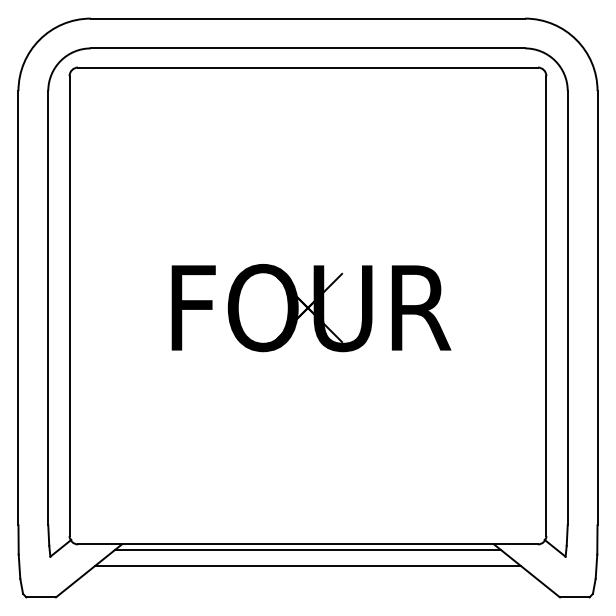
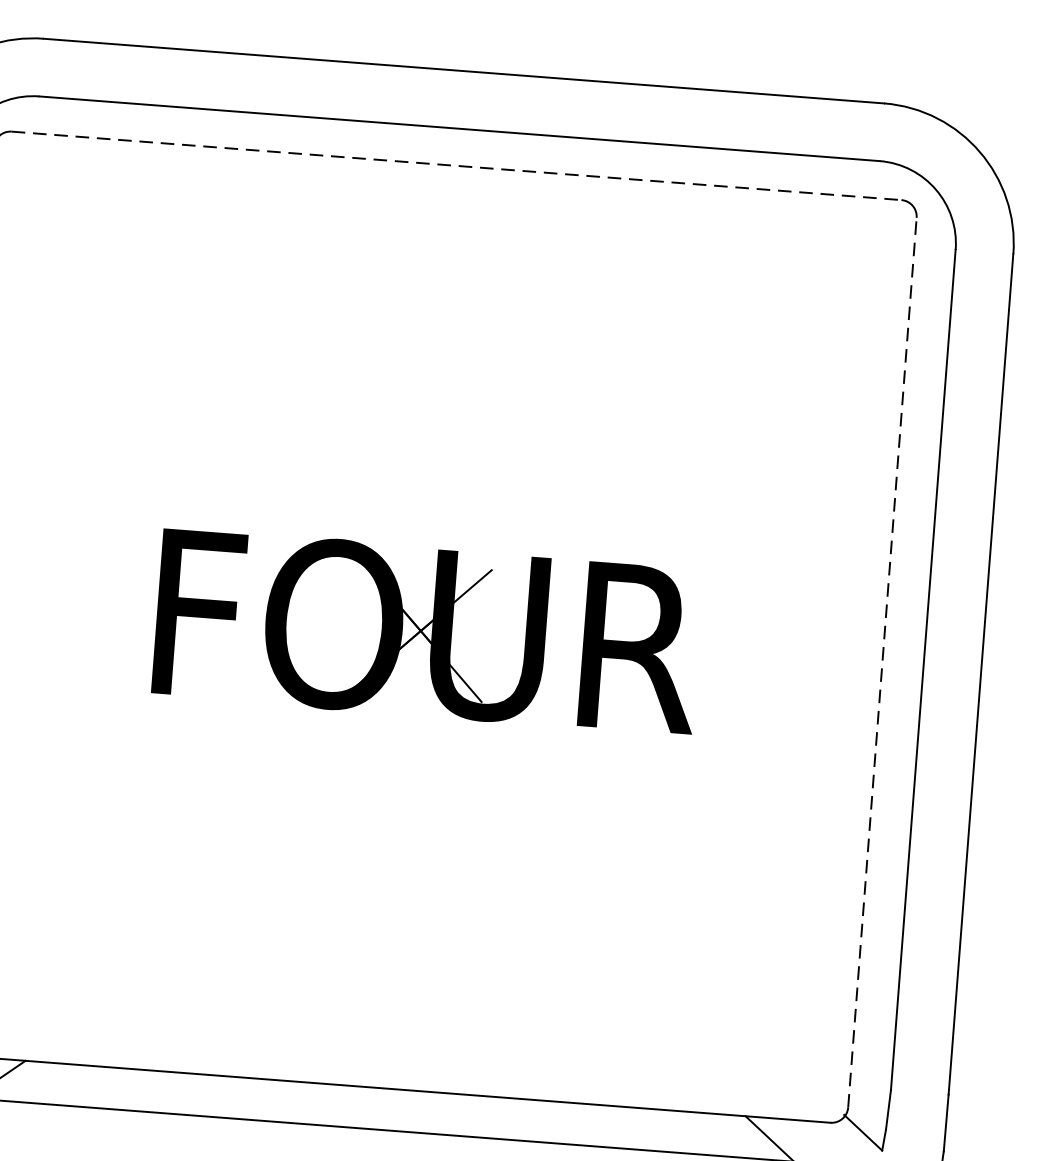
line: (307, 67) -> (455, 165), solid -> dashed
line: (546, 306) -> (882, 663), solid -> dashed
line: (307, 550) -> (383, 1100), removed

